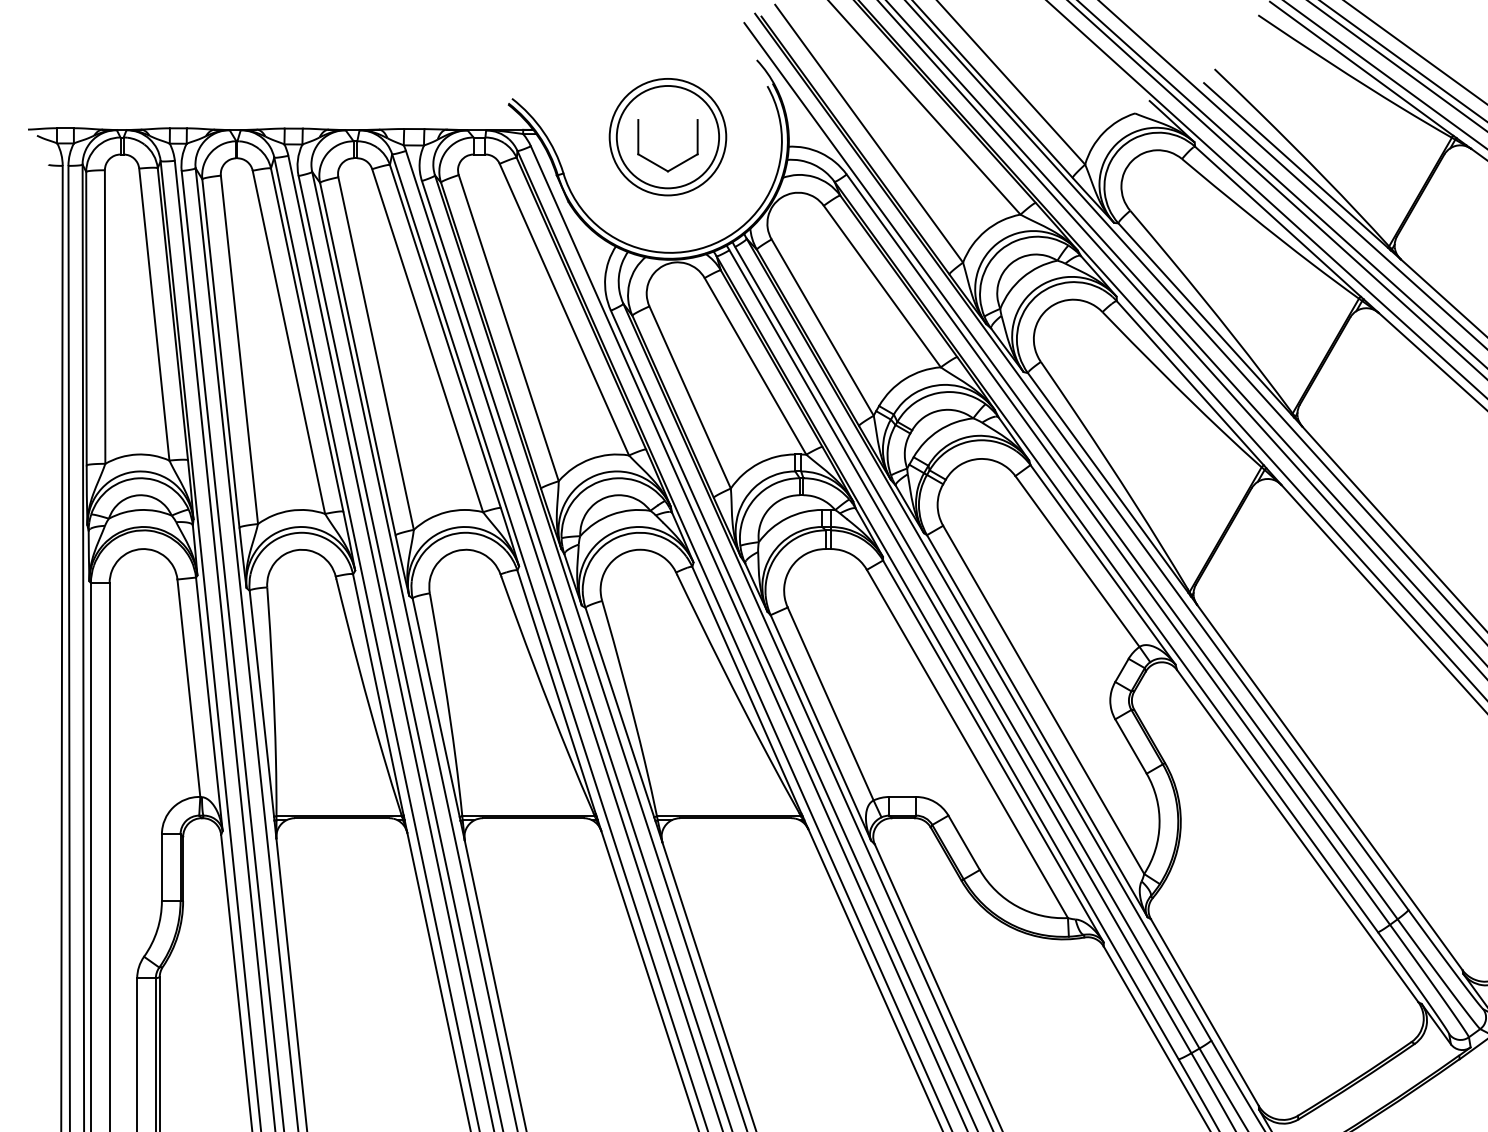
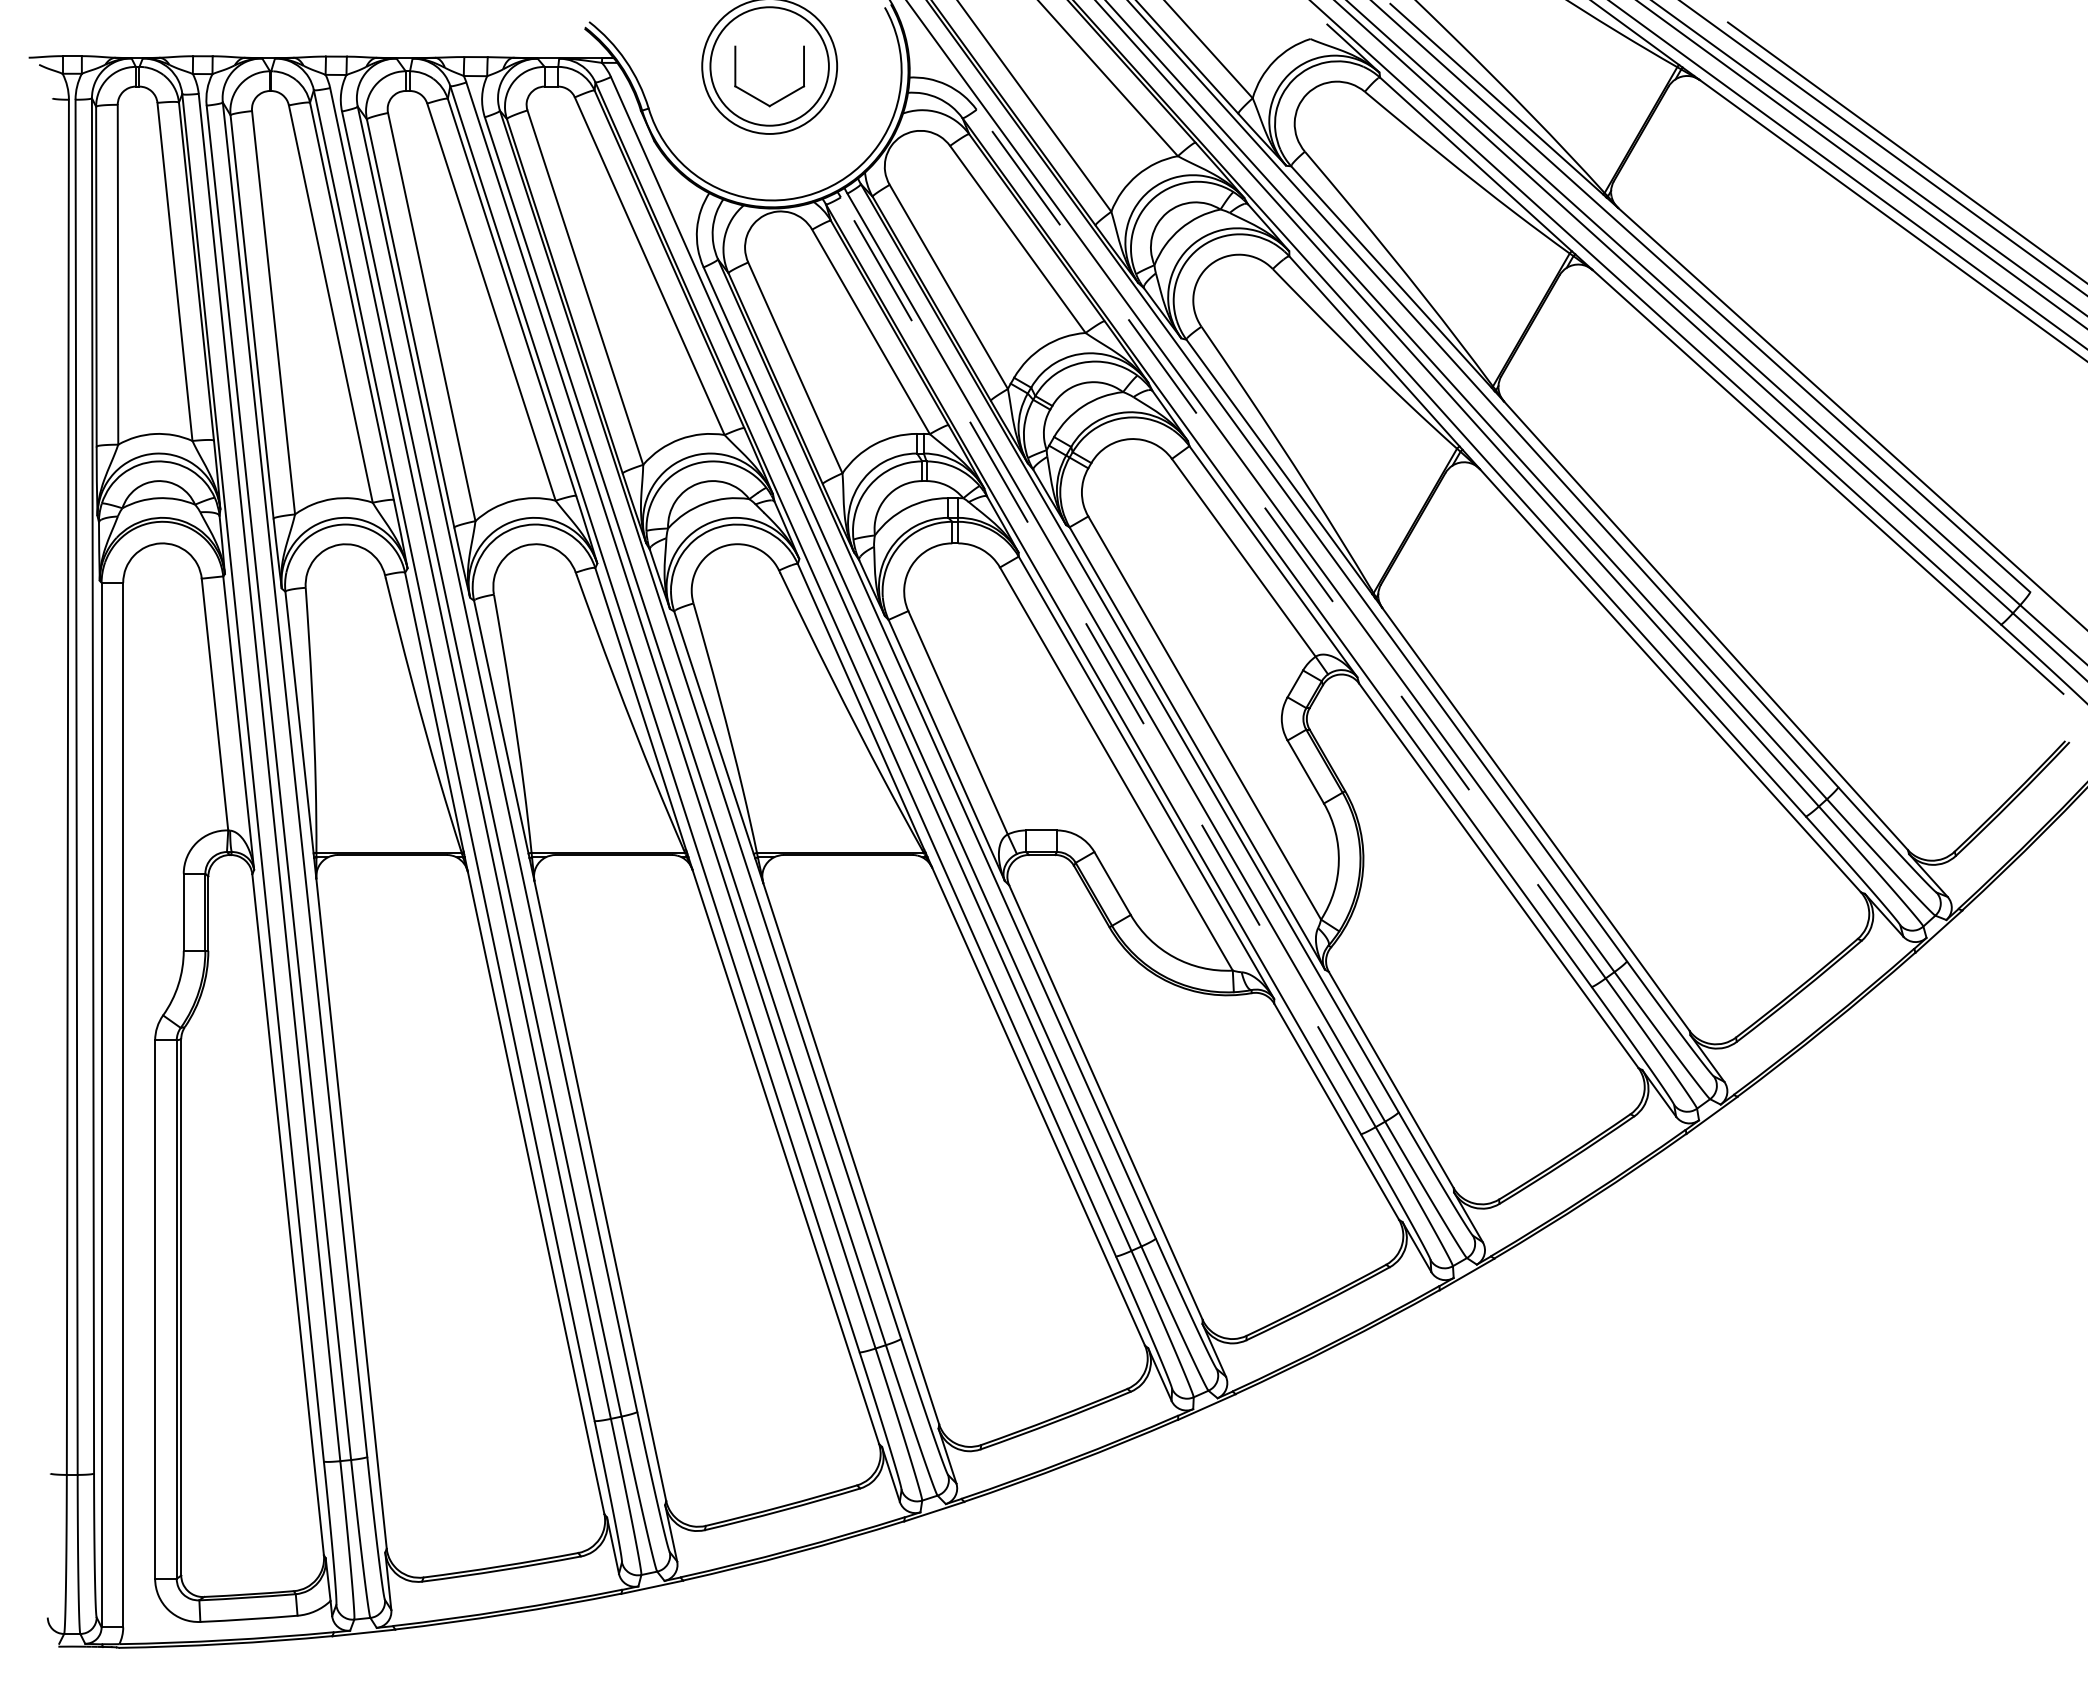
line: (1117, 549) -> (1290, 543), solid -> dashed
line: (960, 651) -> (1108, 661), solid -> dashed

